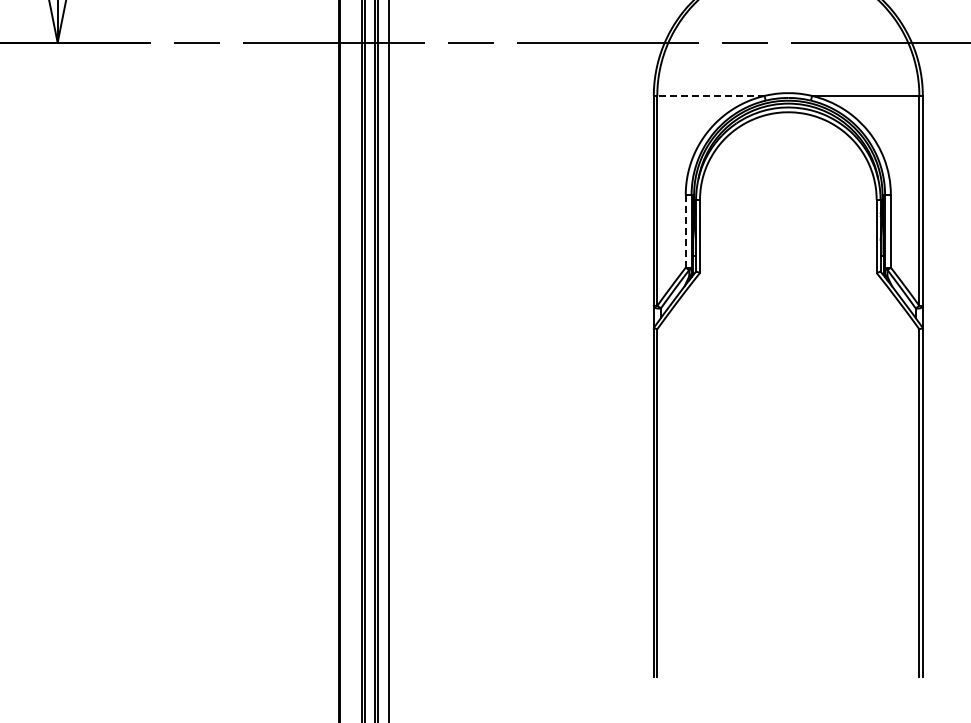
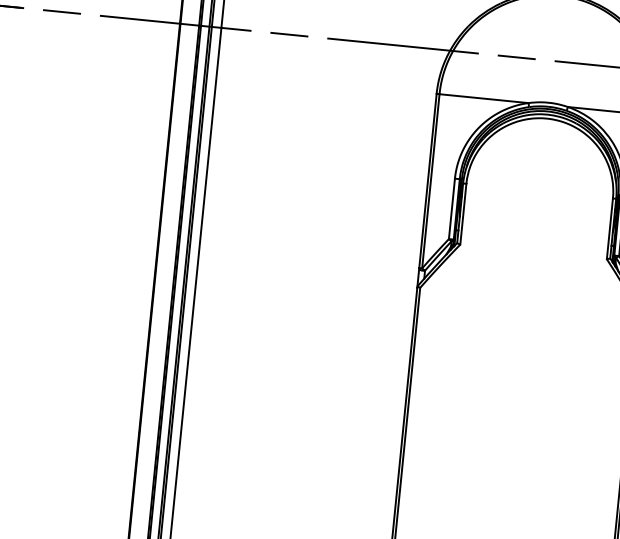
line: (710, 95) -> (483, 98), dashed -> solid
line: (685, 230) -> (451, 208), dashed -> solid

